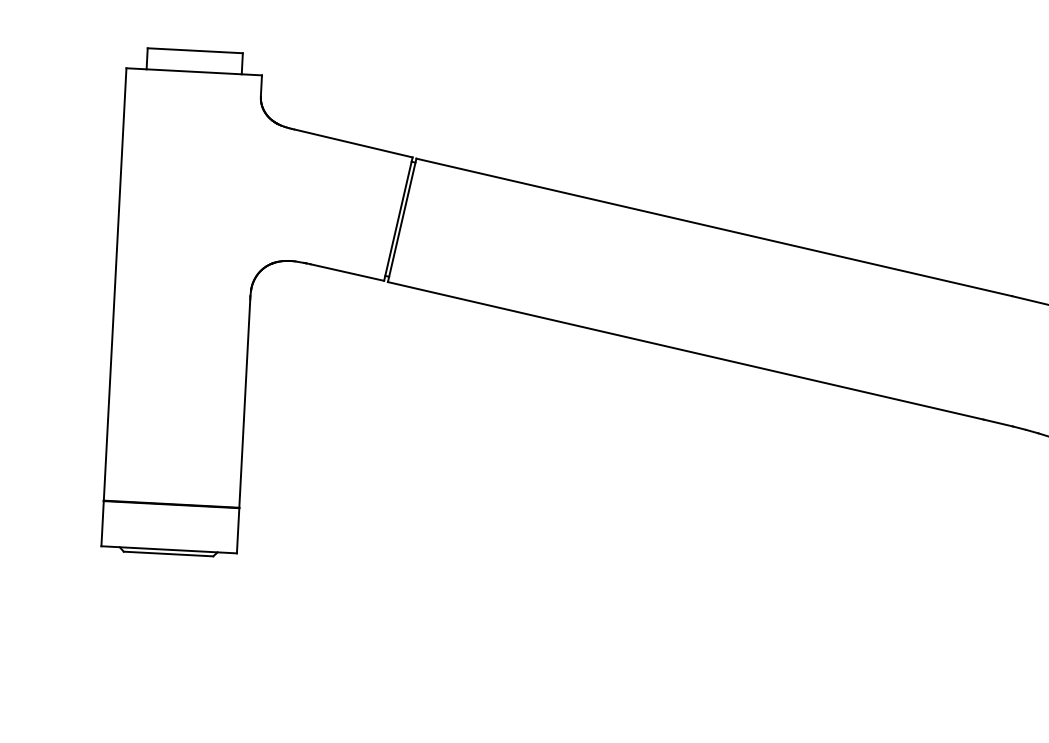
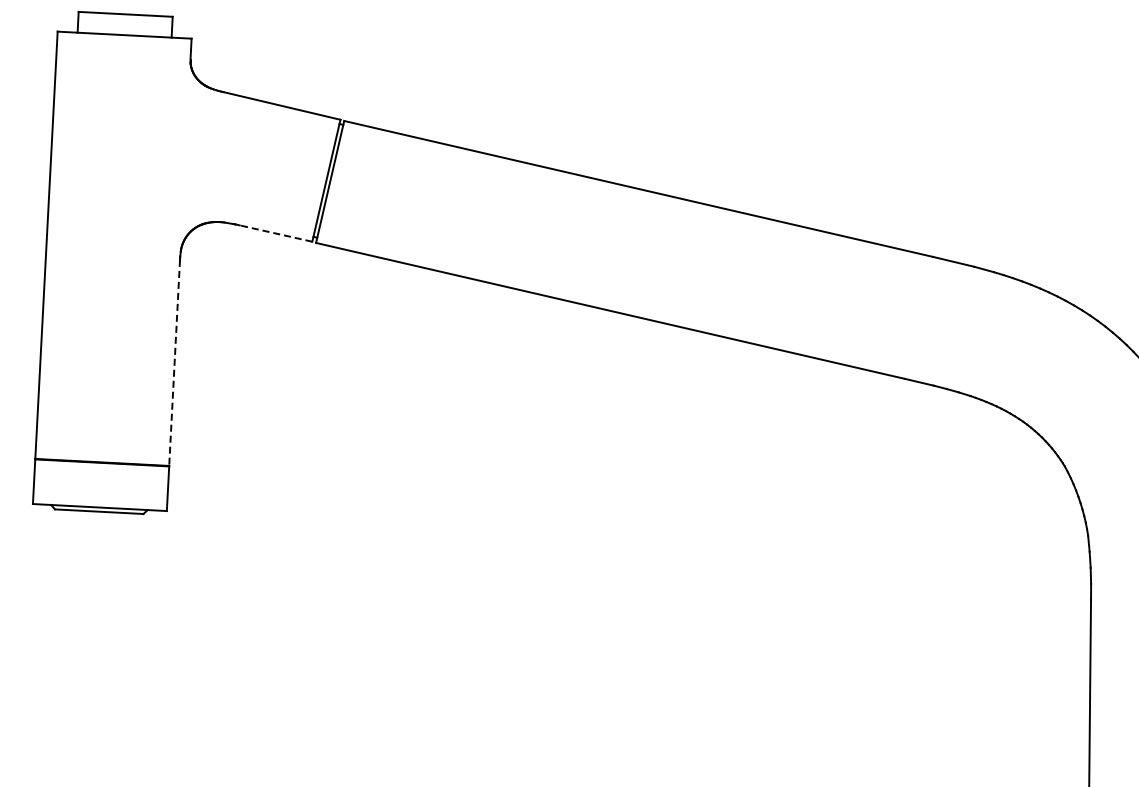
line: (346, 272) -> (275, 233), solid -> dashed
line: (244, 404) -> (174, 363), solid -> dashed

